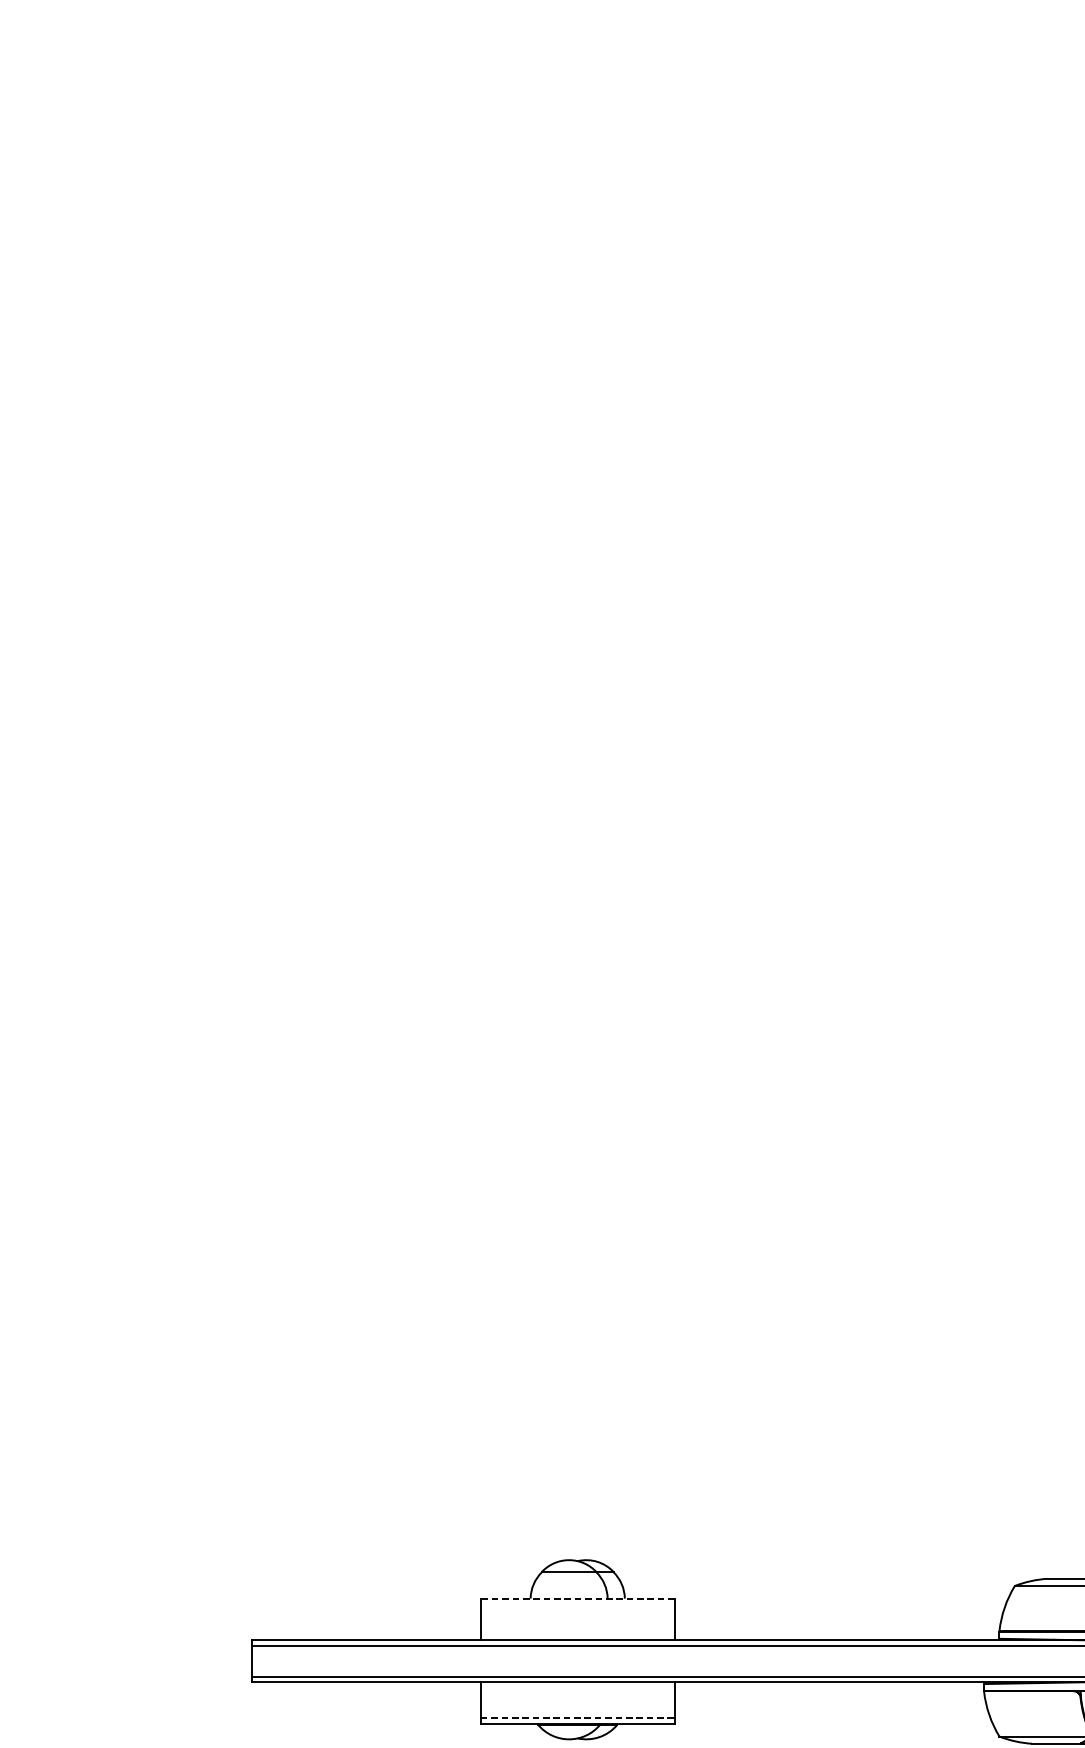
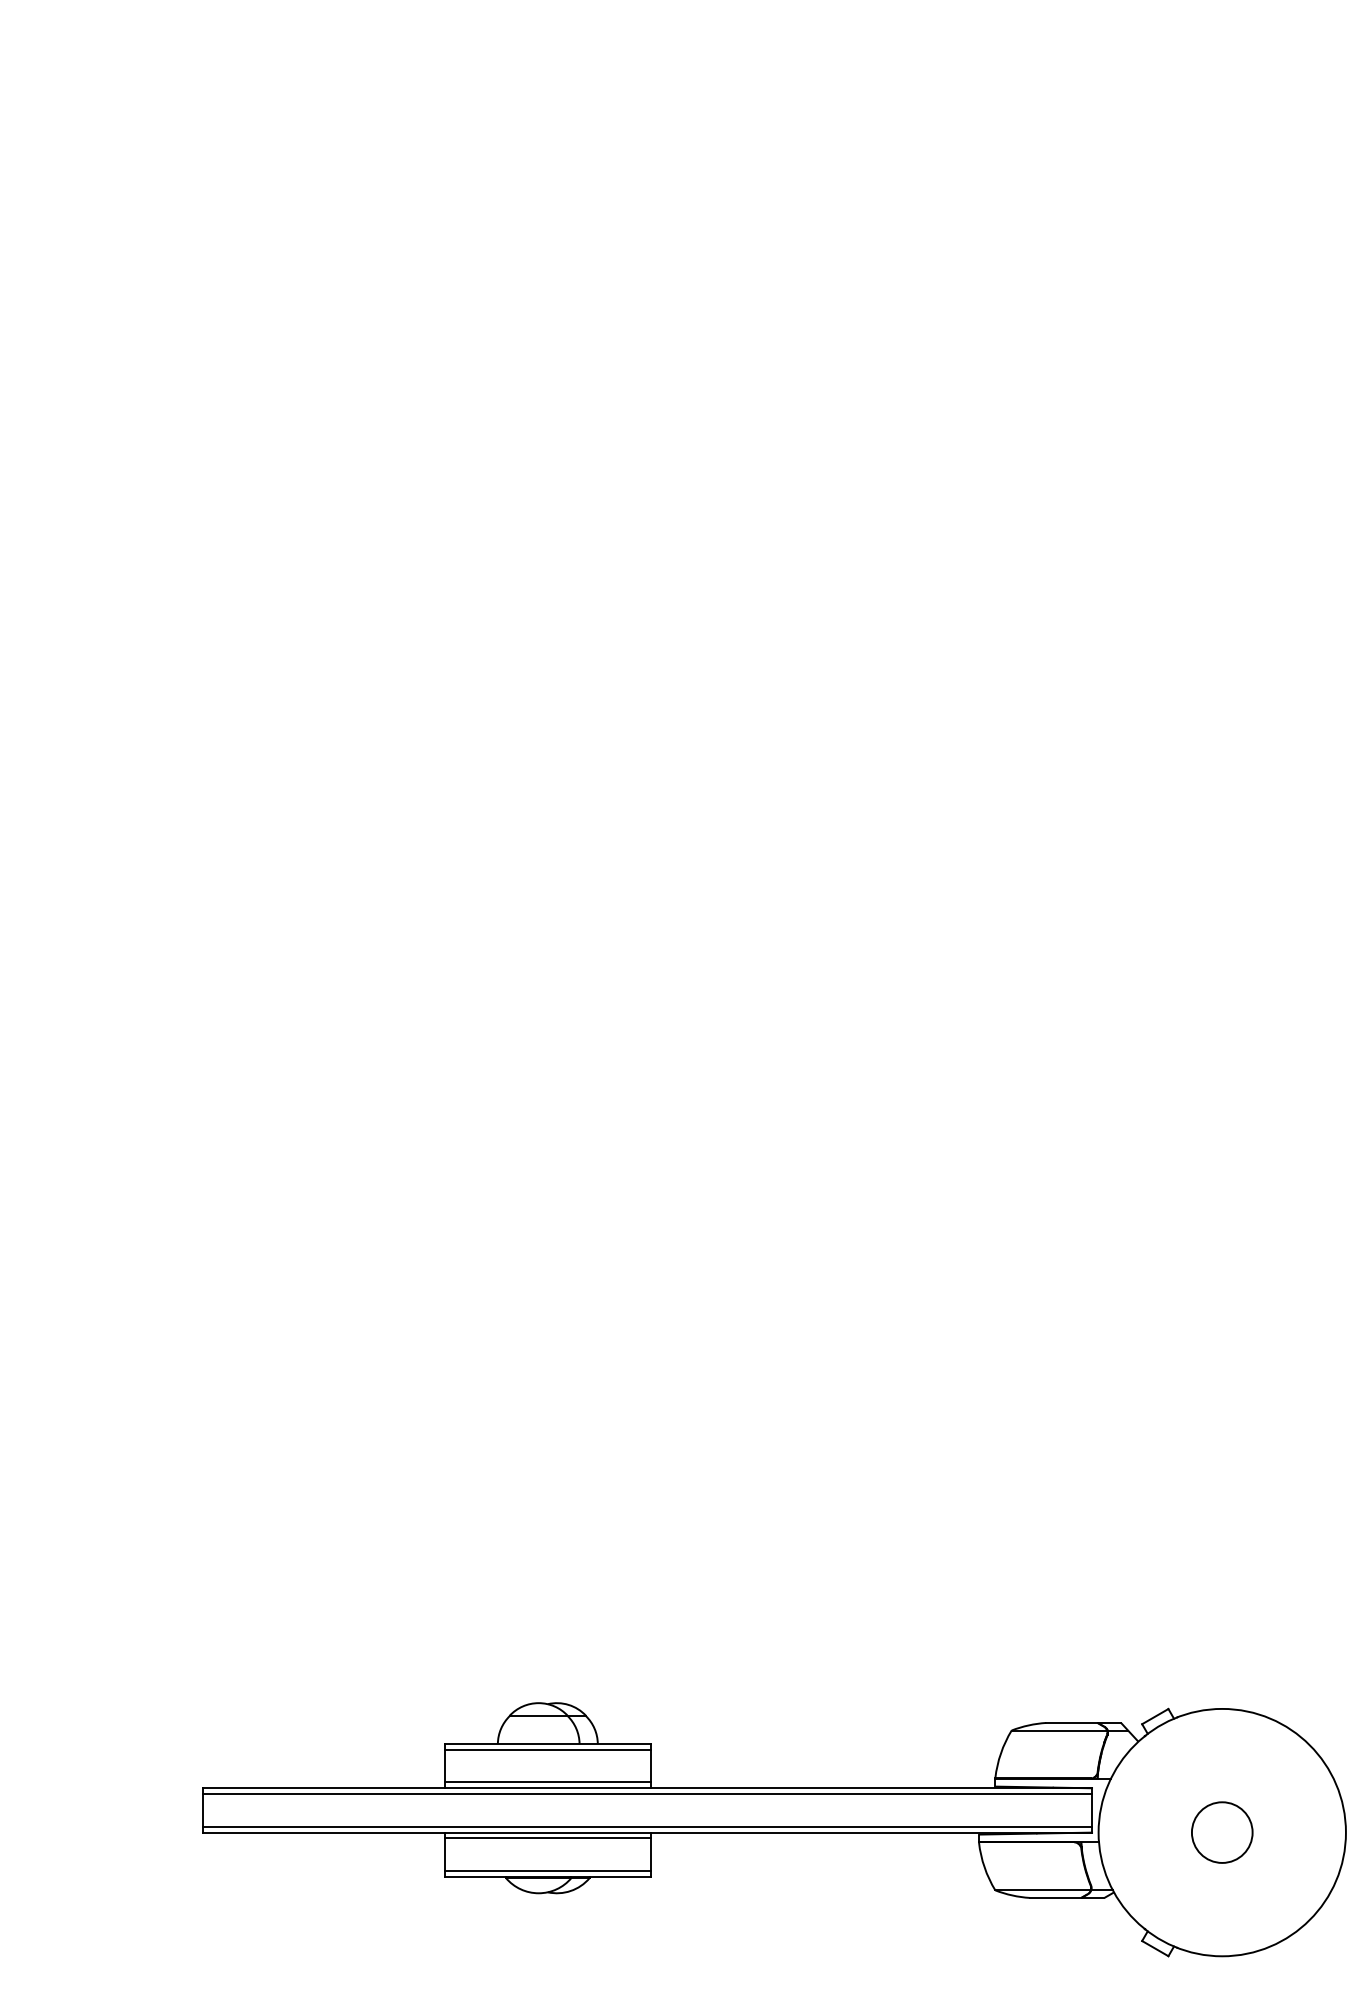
line: (577, 1598) -> (547, 1743), dashed -> solid
line: (577, 1603) -> (547, 1749), added
line: (577, 1634) -> (547, 1782), added
line: (577, 1687) -> (547, 1838), added
line: (577, 1718) -> (547, 1871), dashed -> solid

